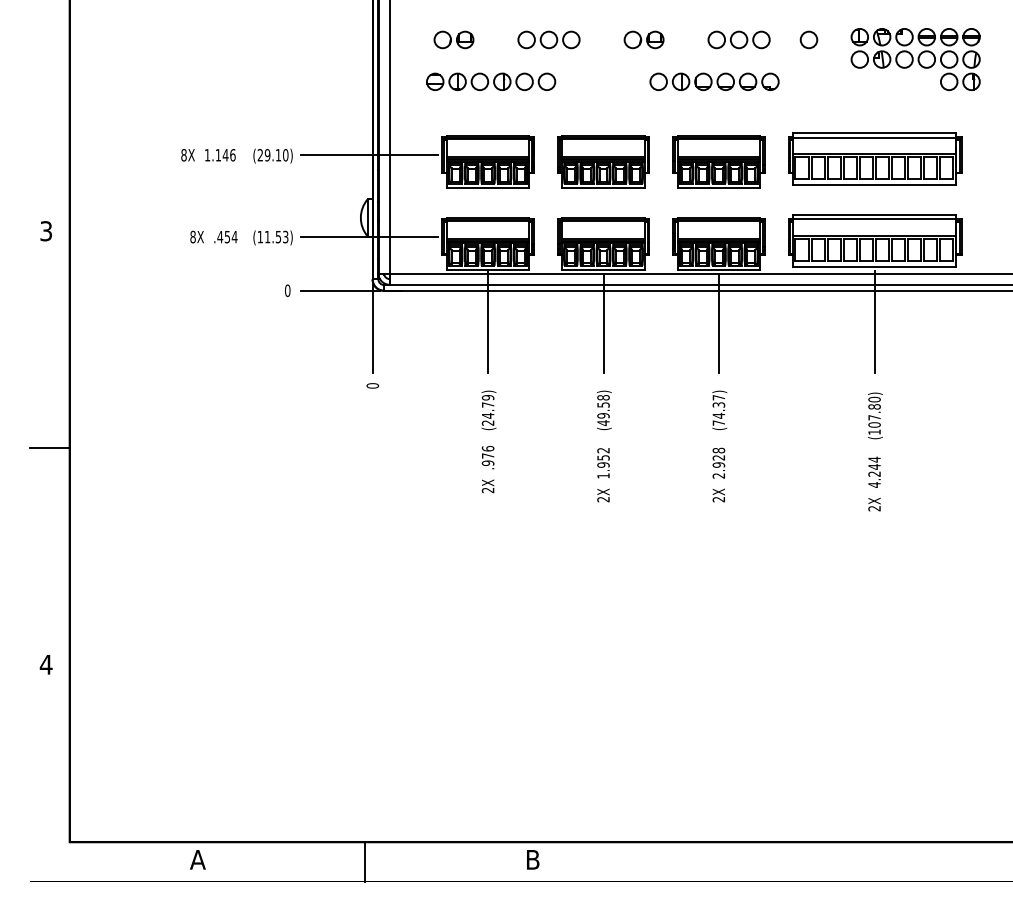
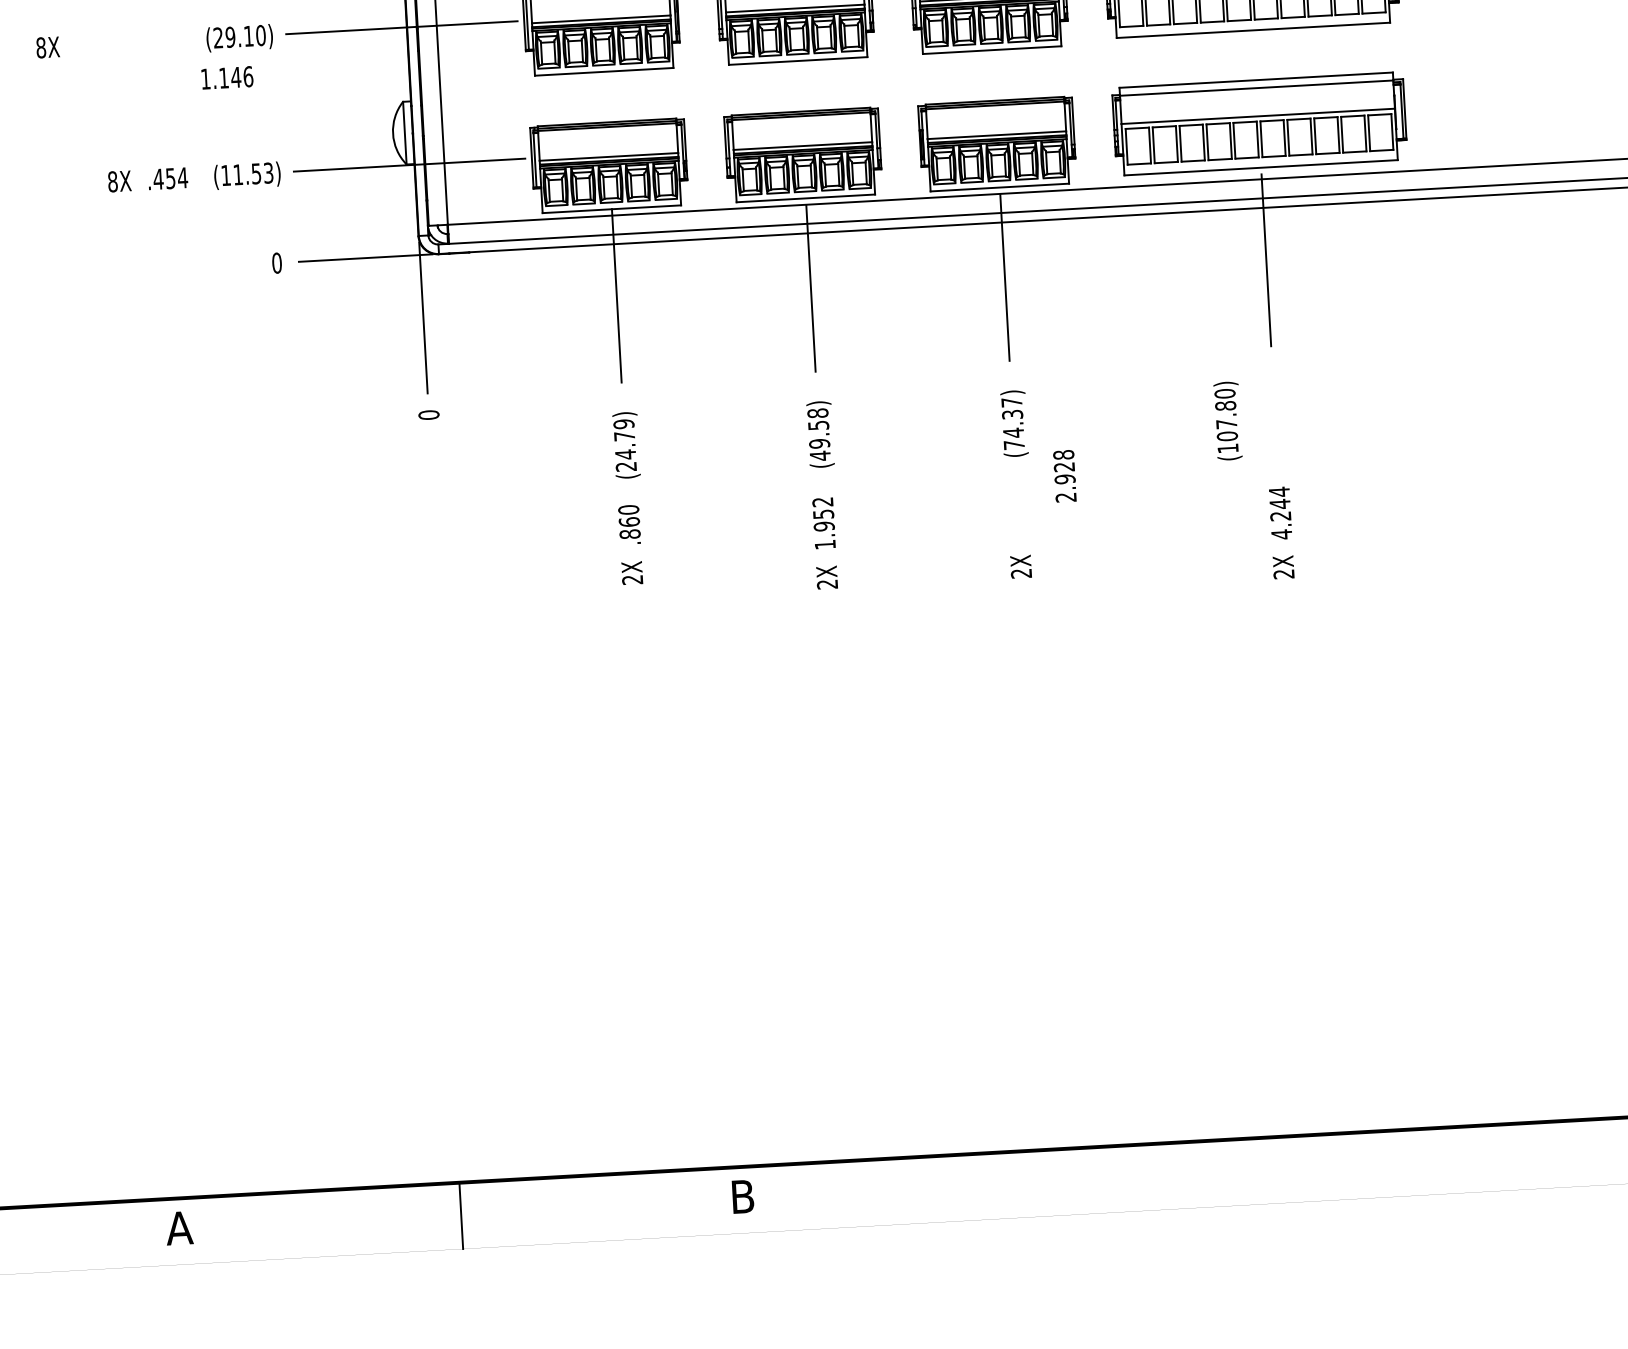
text: (187, 155) -> (47, 47), moved
text: (220, 155) -> (227, 78), moved
text: (875, 415) -> (1228, 420), moved
text: (487, 455) -> (628, 521), .976 -> .860
text: (718, 462) -> (1064, 475), moved

